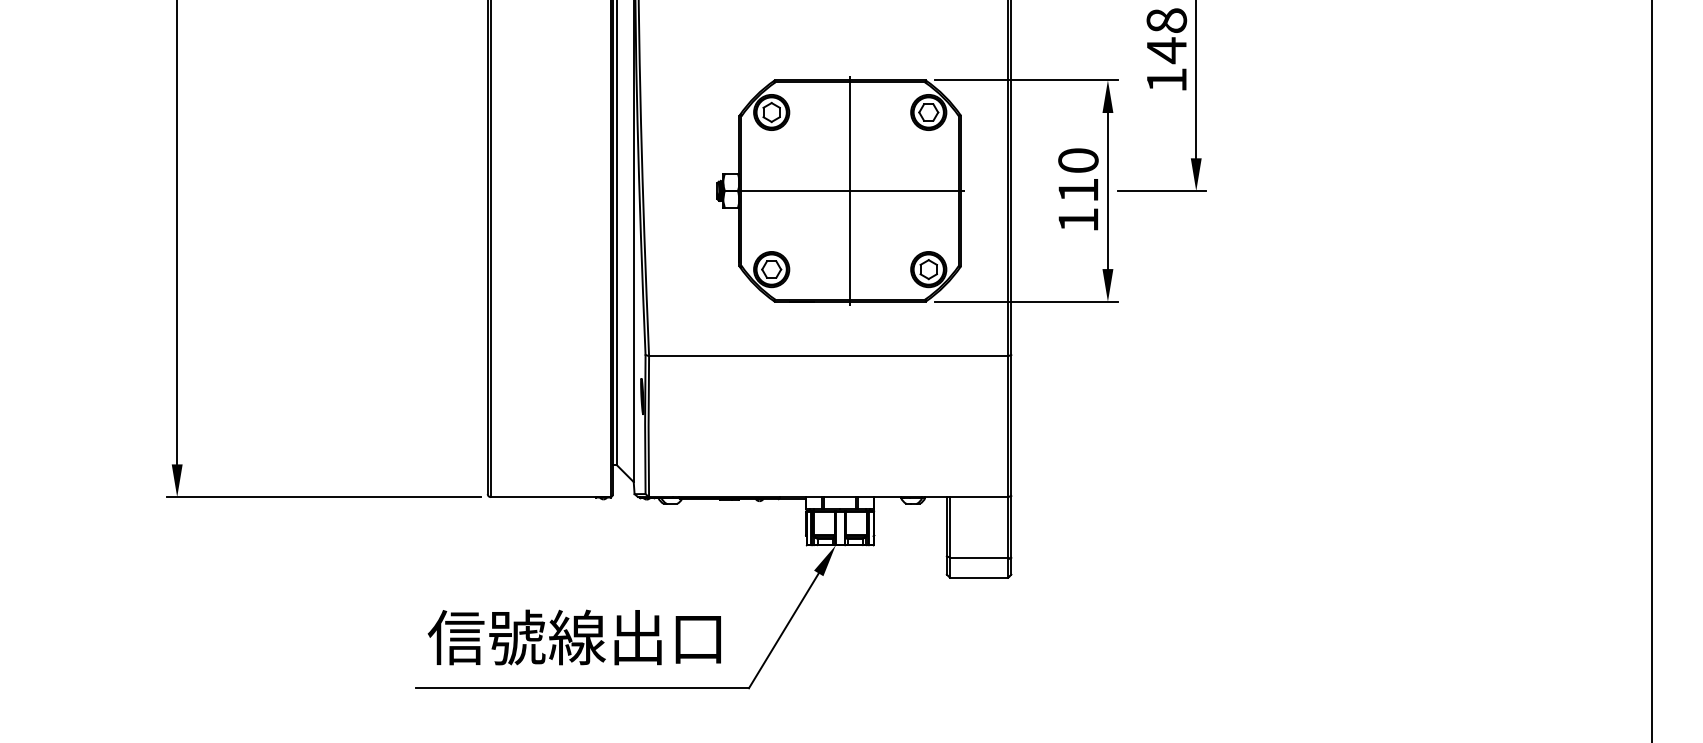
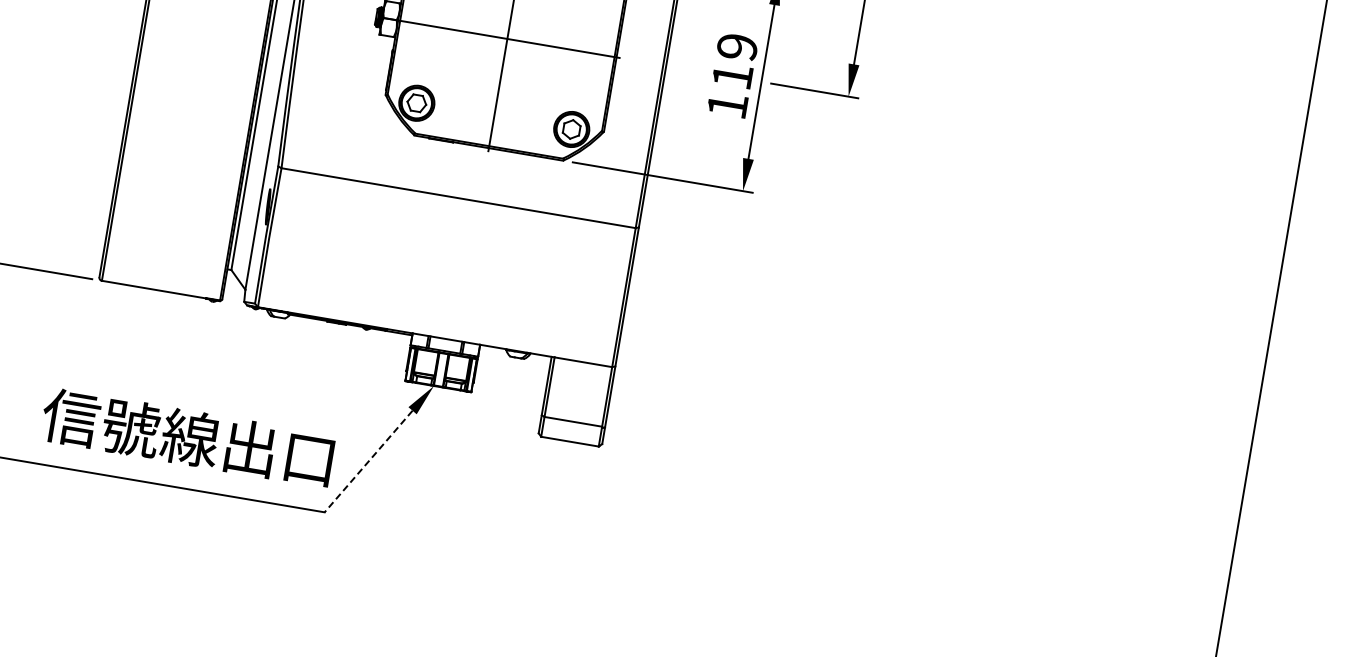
text: (1078, 160) -> (737, 46), 110 -> 119
line: (783, 631) -> (368, 462), solid -> dashed
text: (573, 637) -> (186, 437), moved

